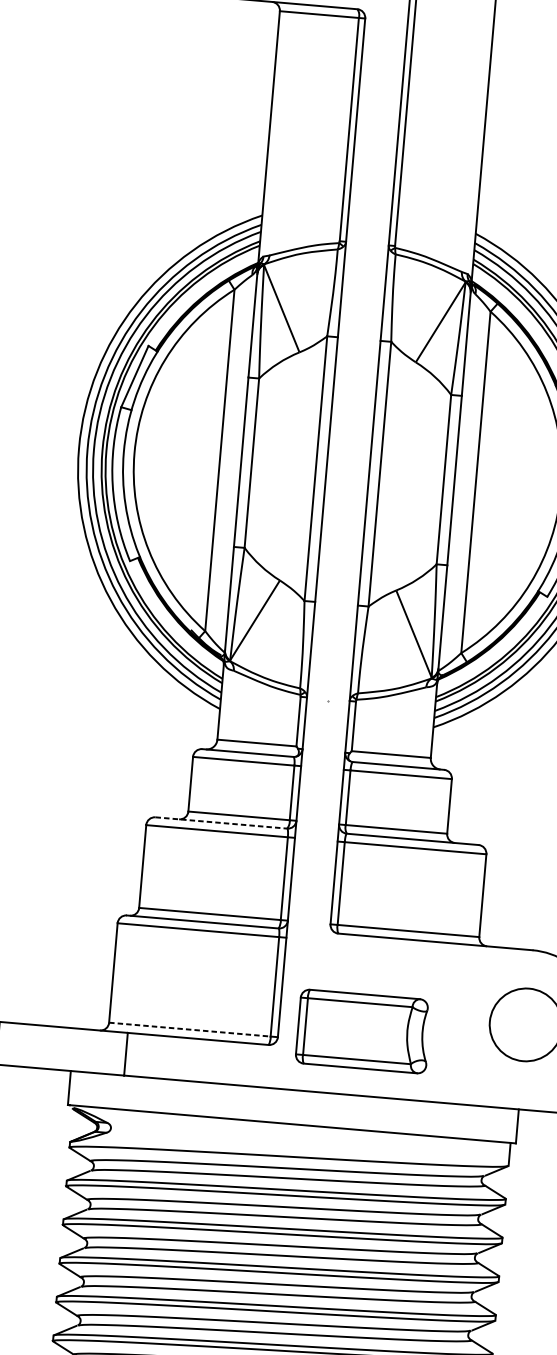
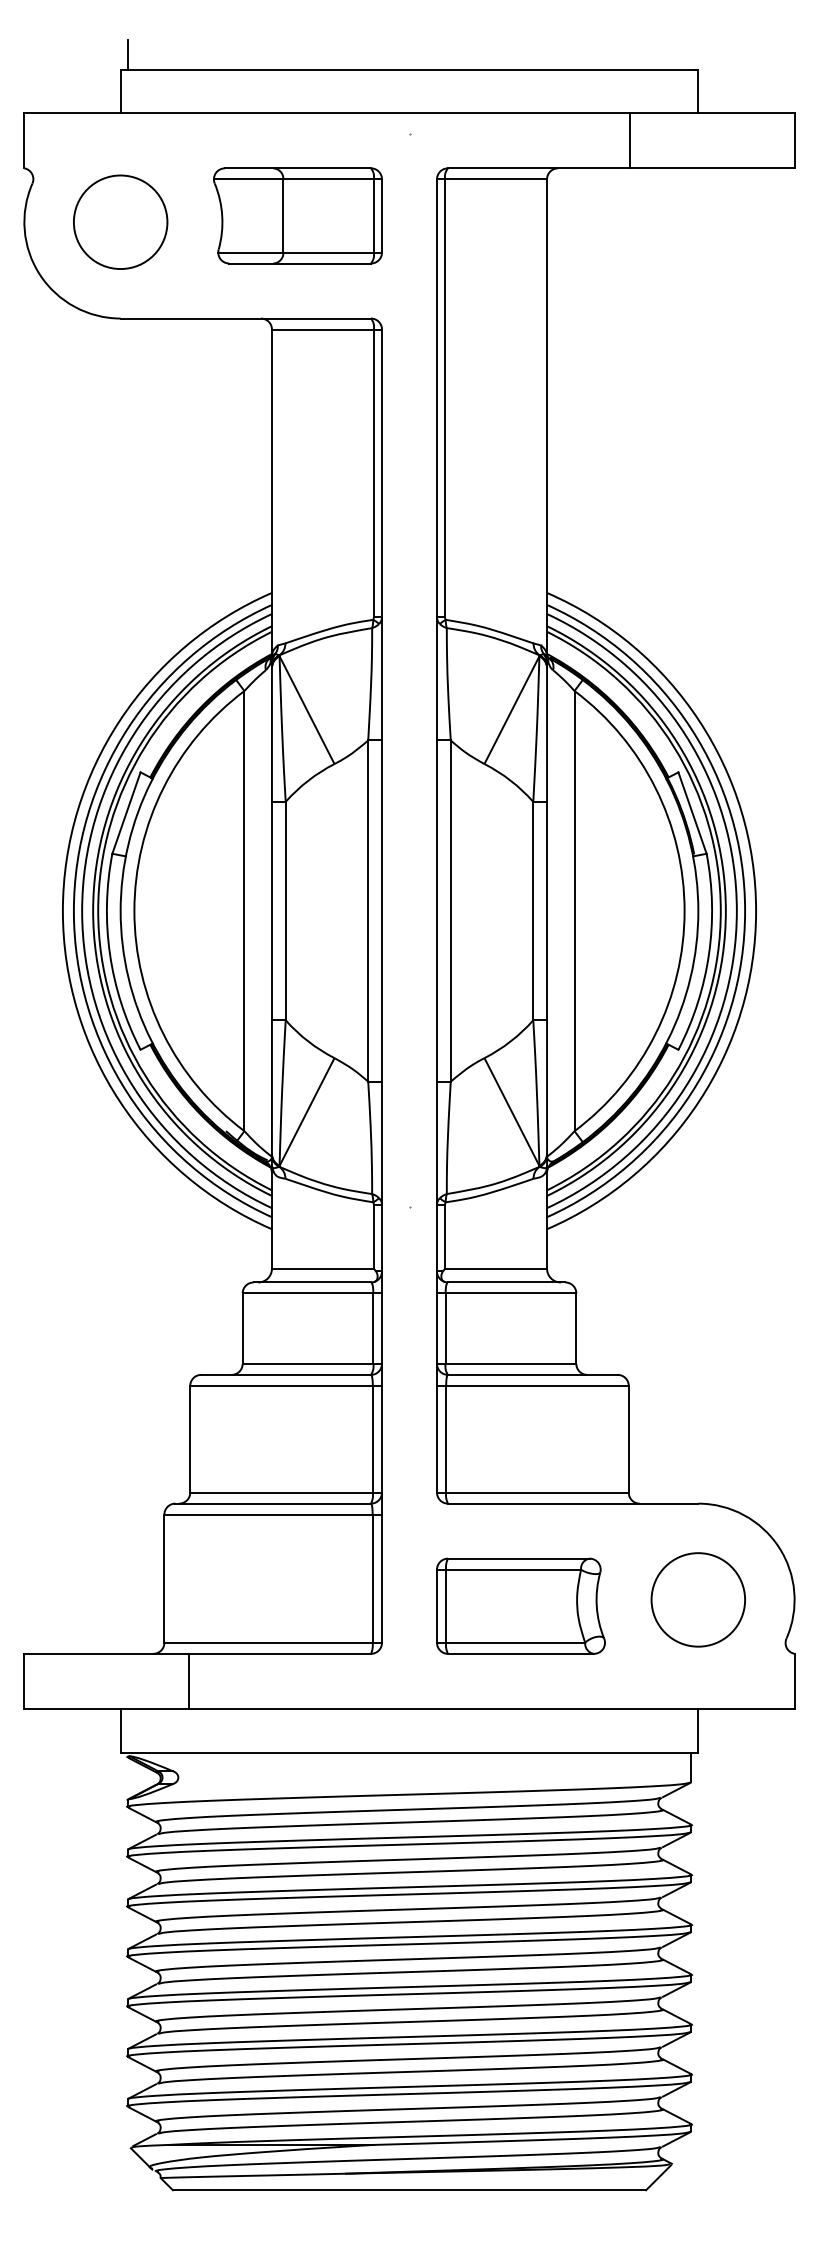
line: (221, 822) -> (286, 1374), dashed -> solid
line: (190, 1029) -> (269, 1642), dashed -> solid
part: (363, 1030) -> (520, 1605), moved

